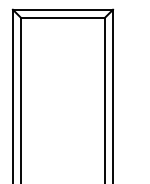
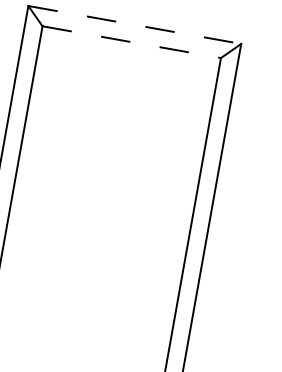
line: (63, 9) -> (136, 24), solid -> dashed
line: (62, 17) -> (130, 41), solid -> dashed

